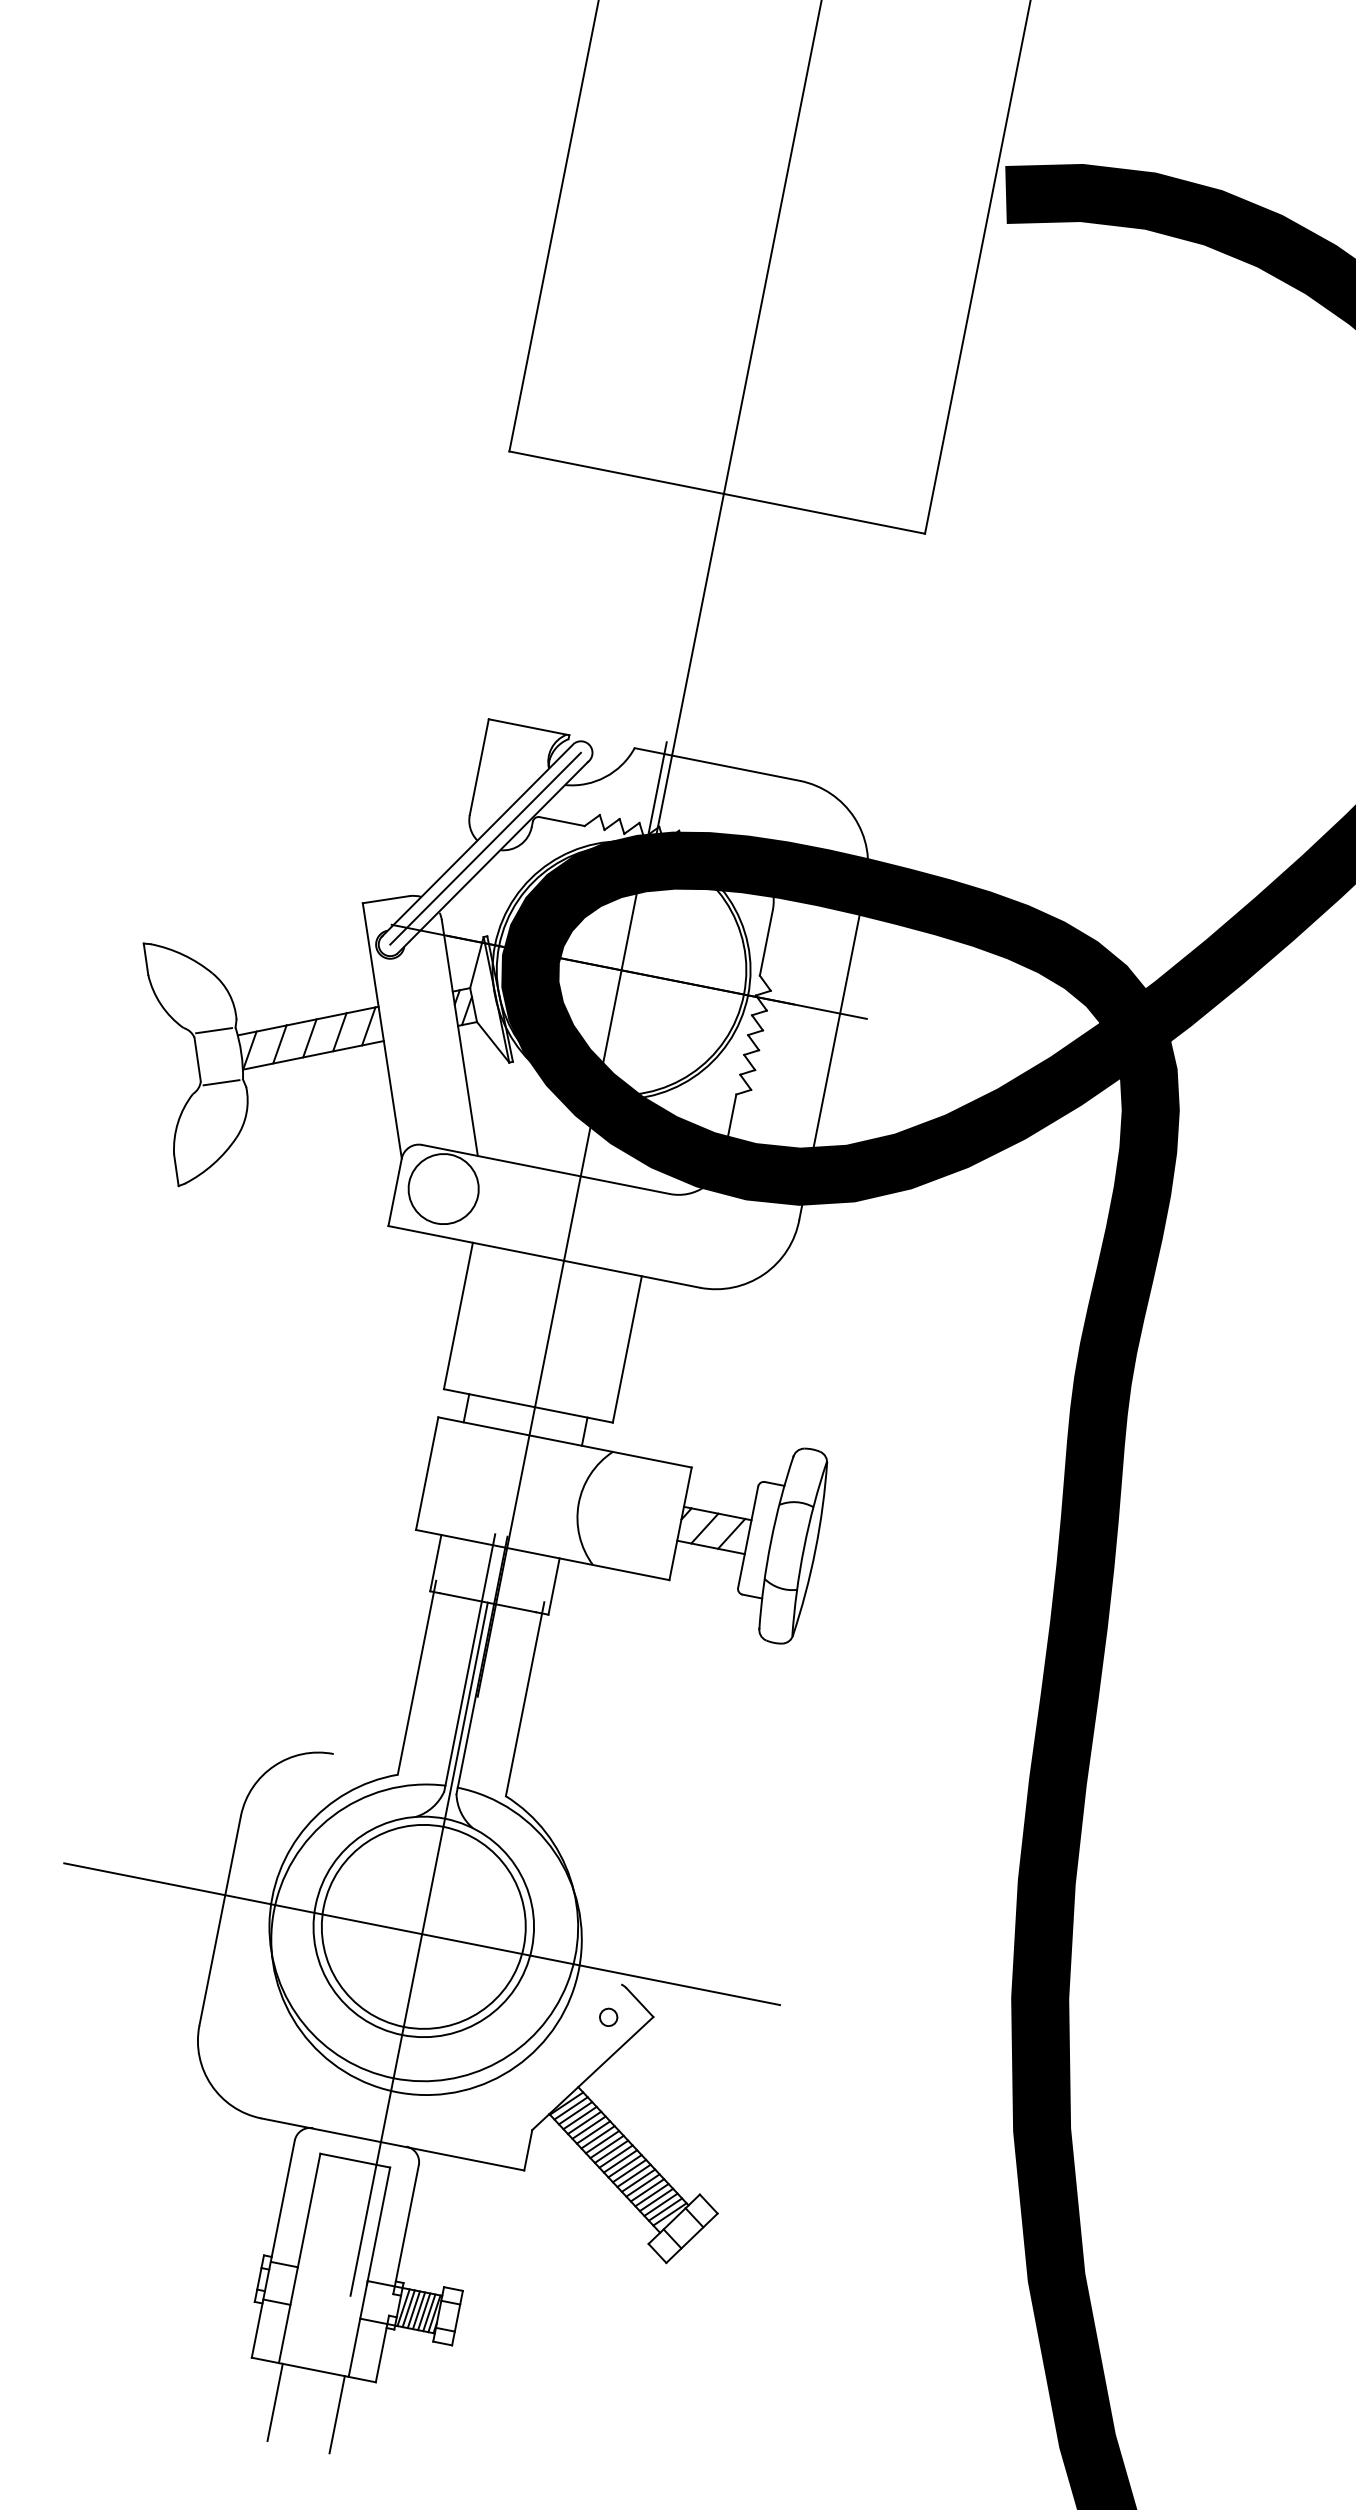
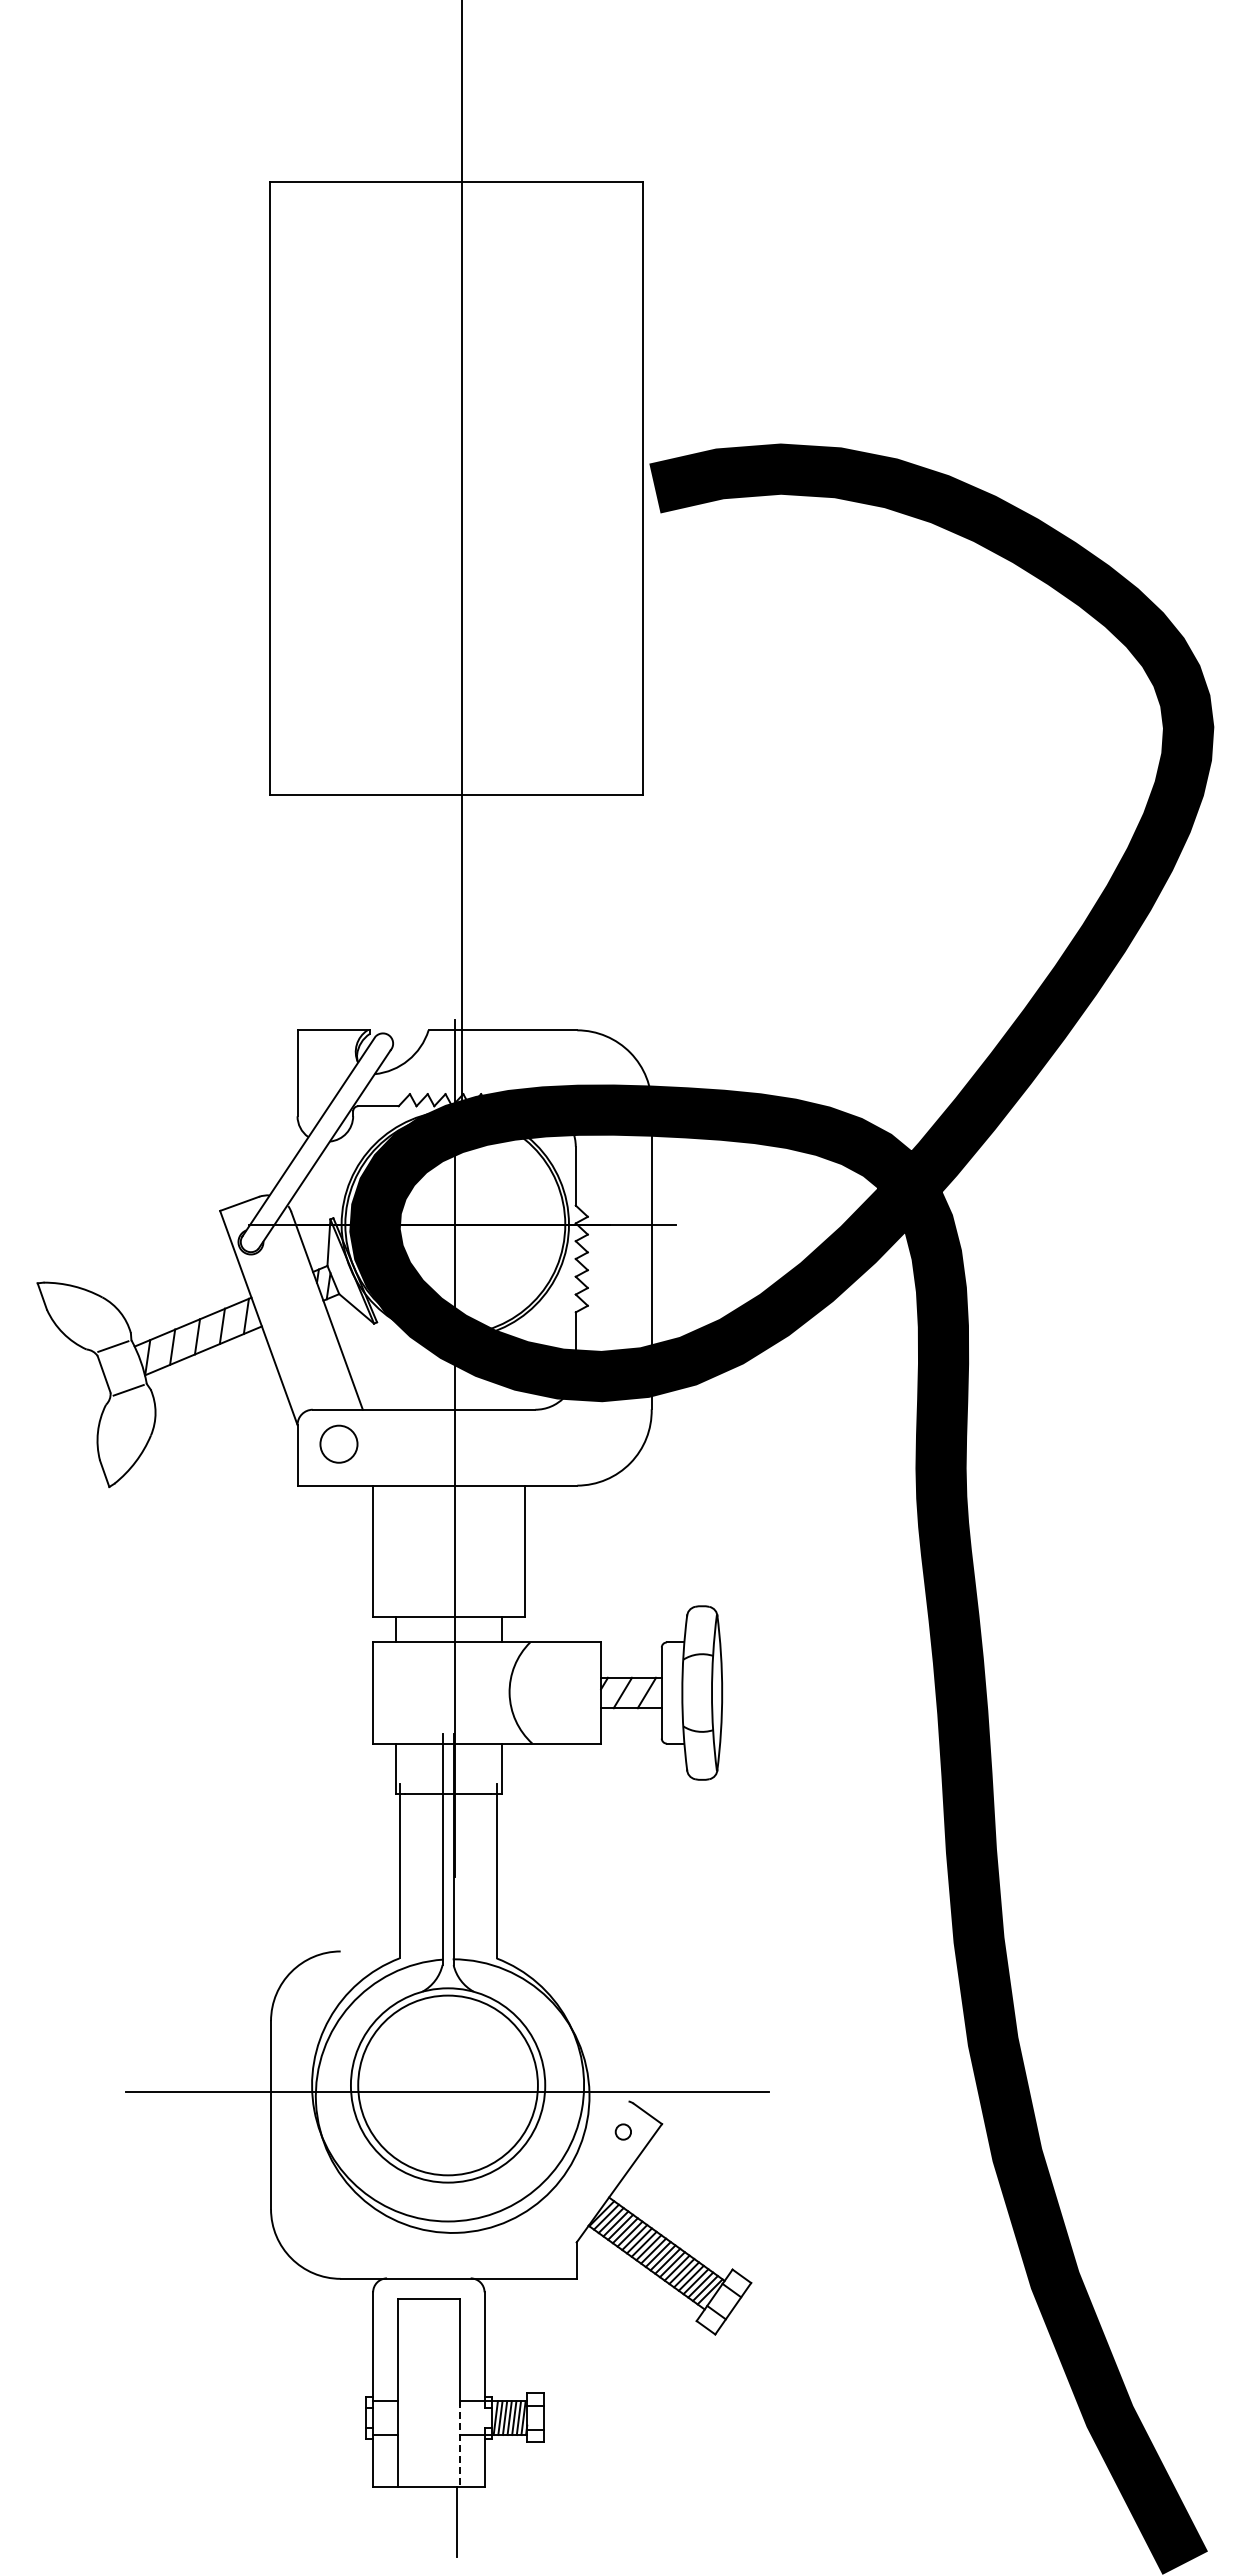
line: (485, 848) -> (316, 1142), removed
circle: (443, 1189) -> (338, 1444), size x0.6
line: (418, 1949) -> (447, 2105), removed
line: (358, 2329) -> (460, 2444), solid -> dashed
line: (275, 2401) -> (401, 2521), removed

